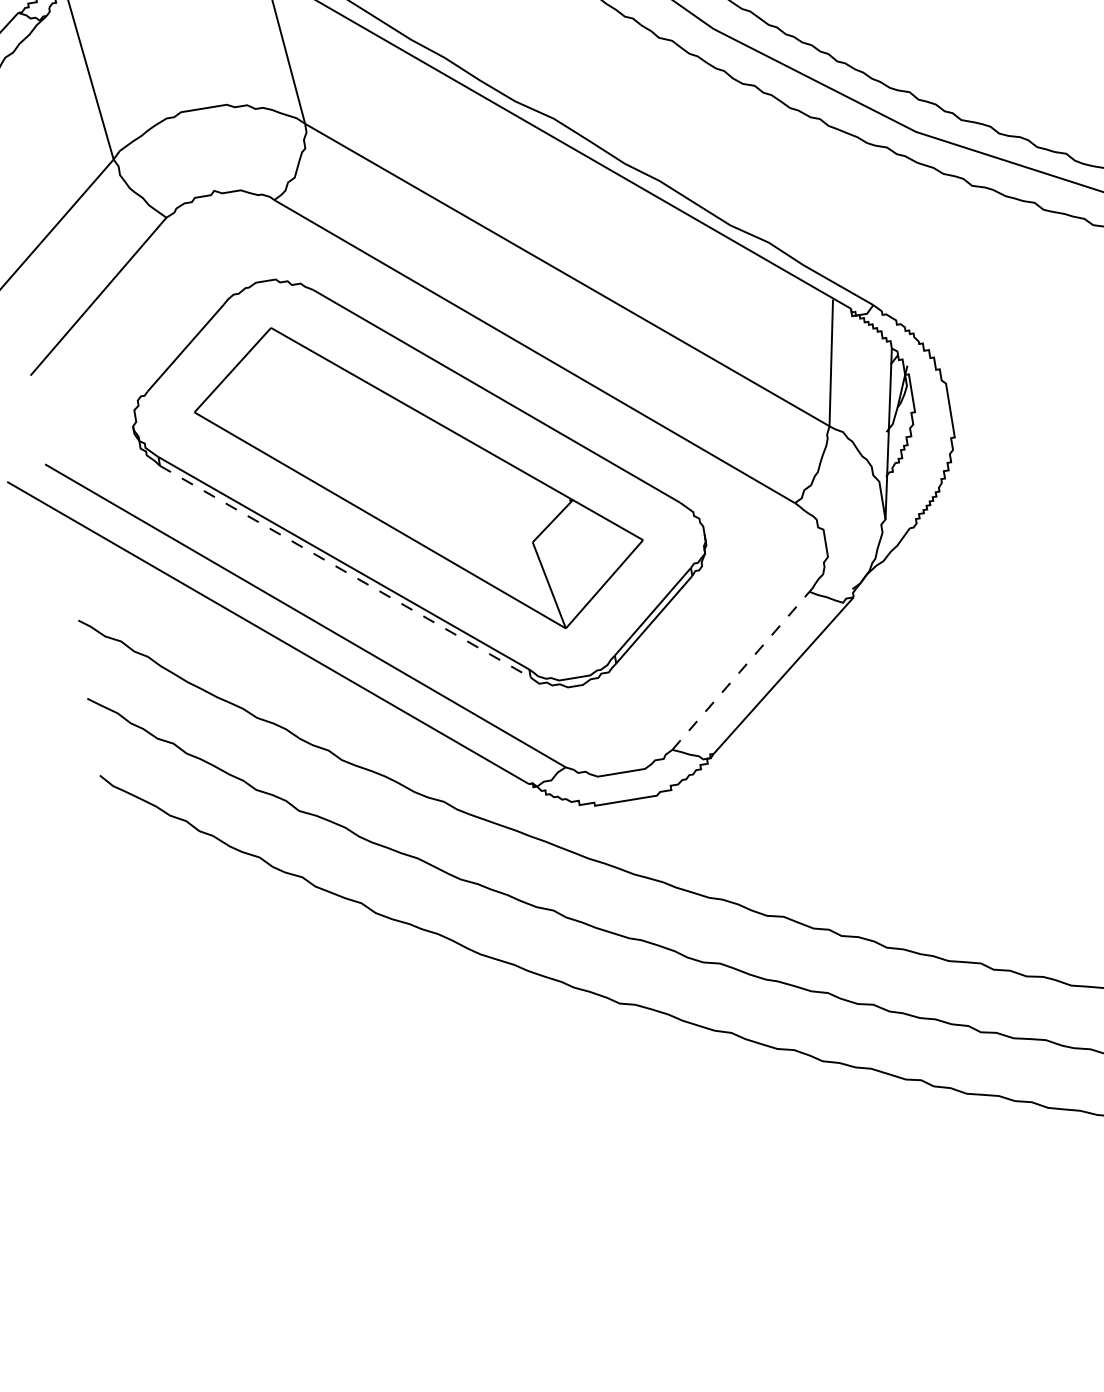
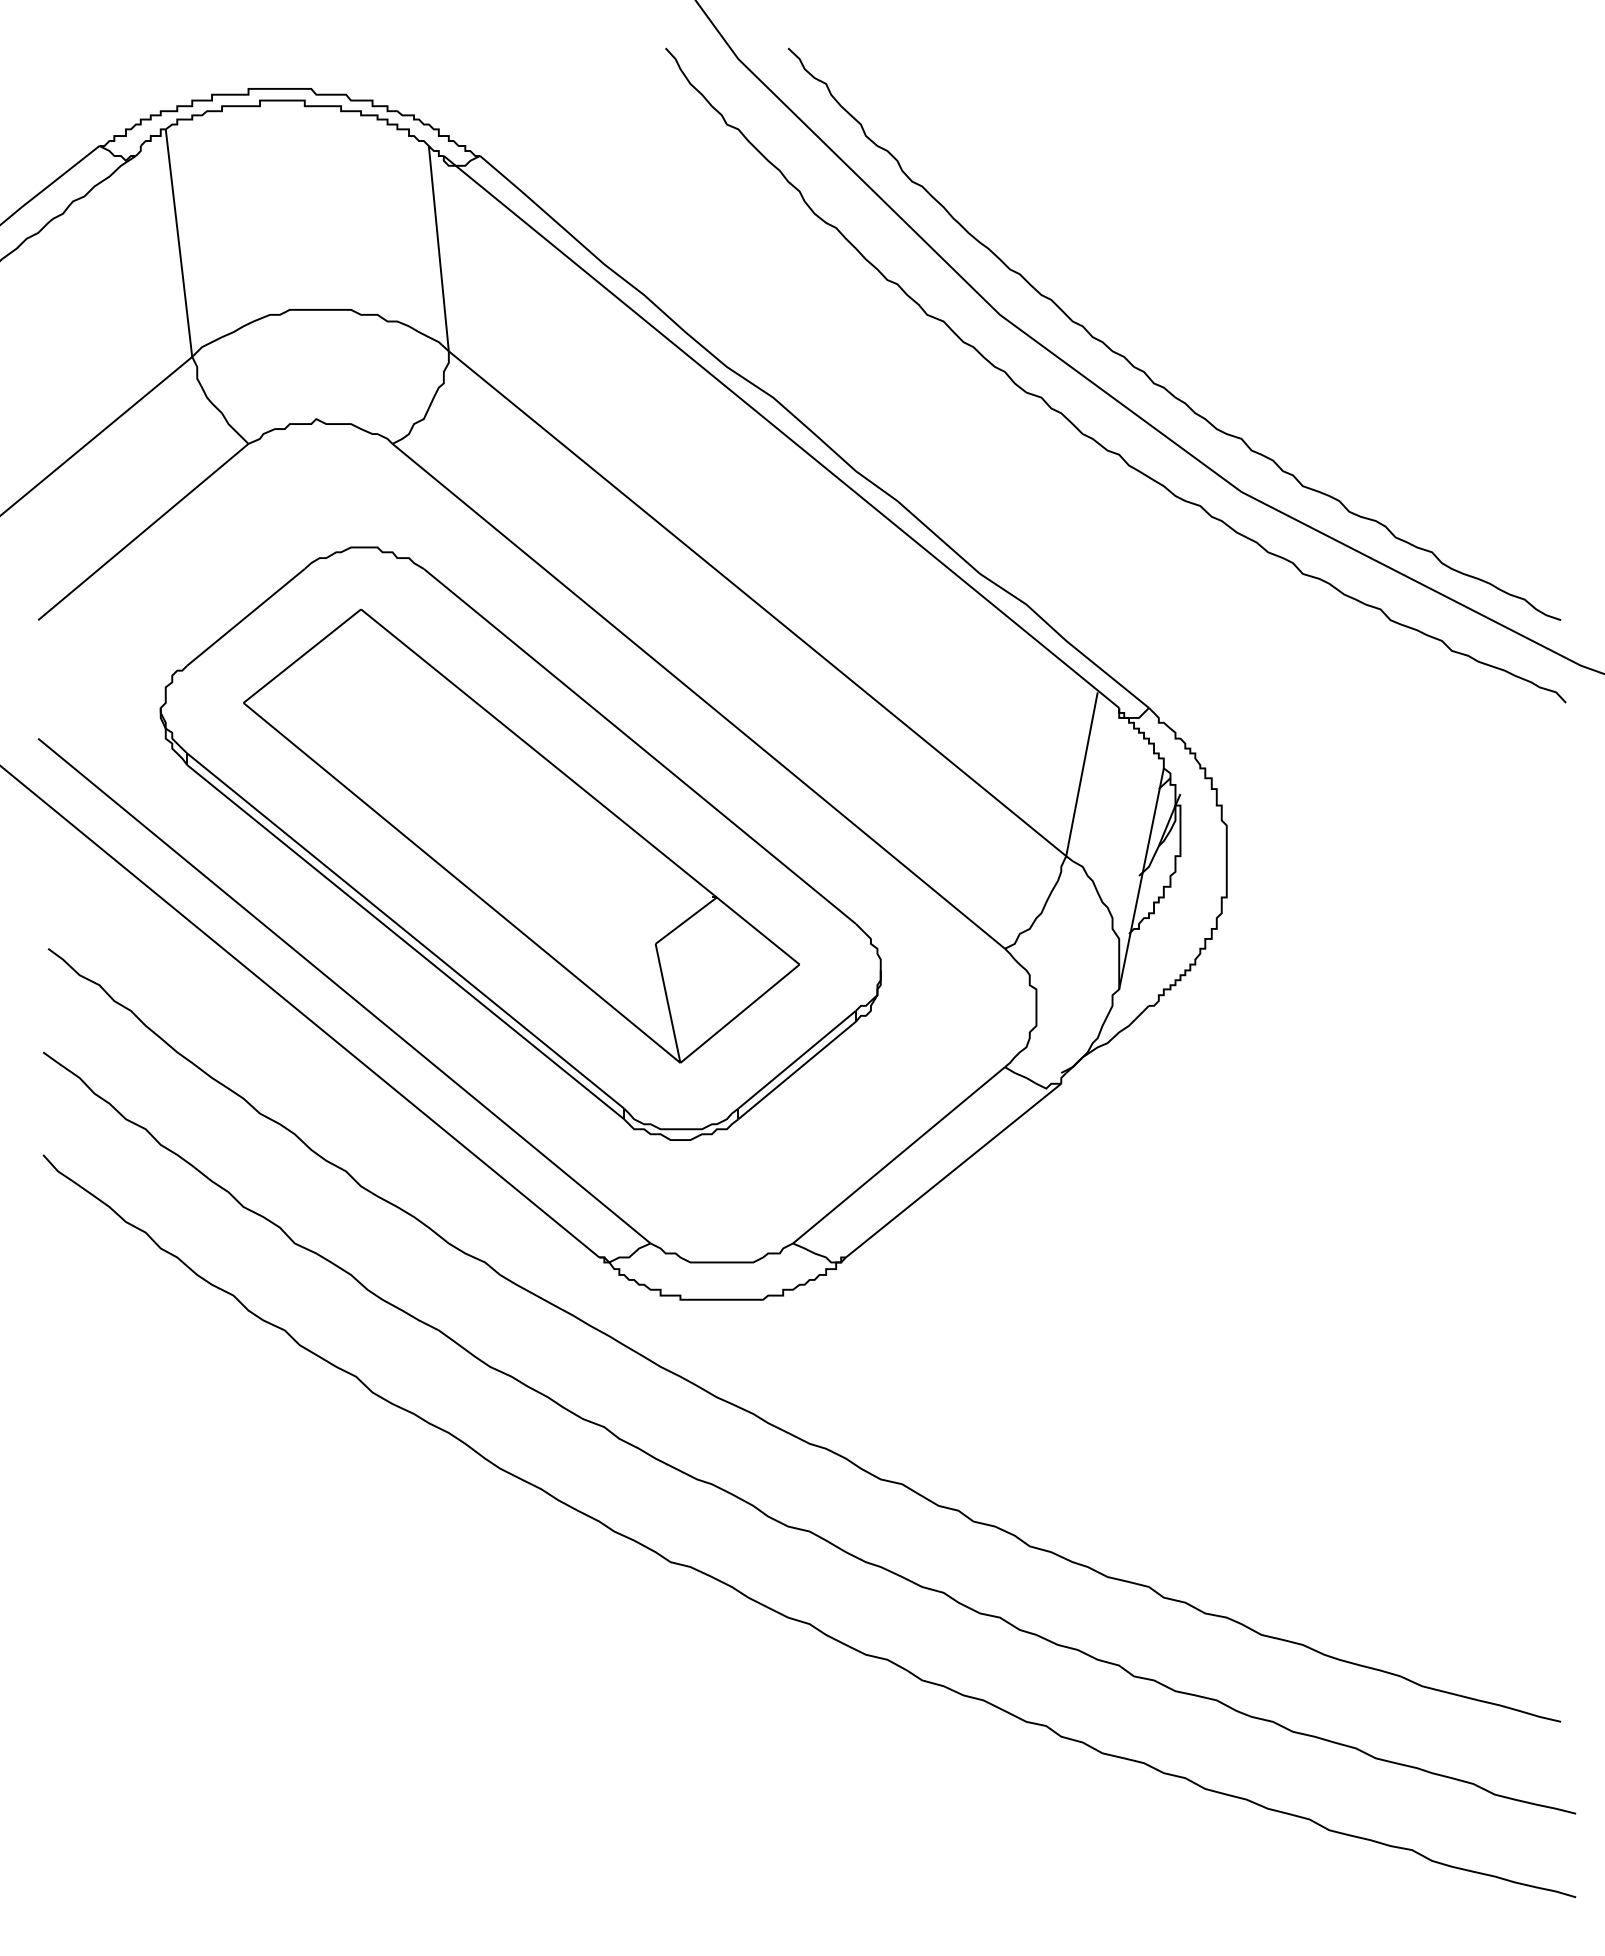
line: (345, 571) -> (406, 942), dashed -> solid
line: (740, 671) -> (898, 1155), dashed -> solid

